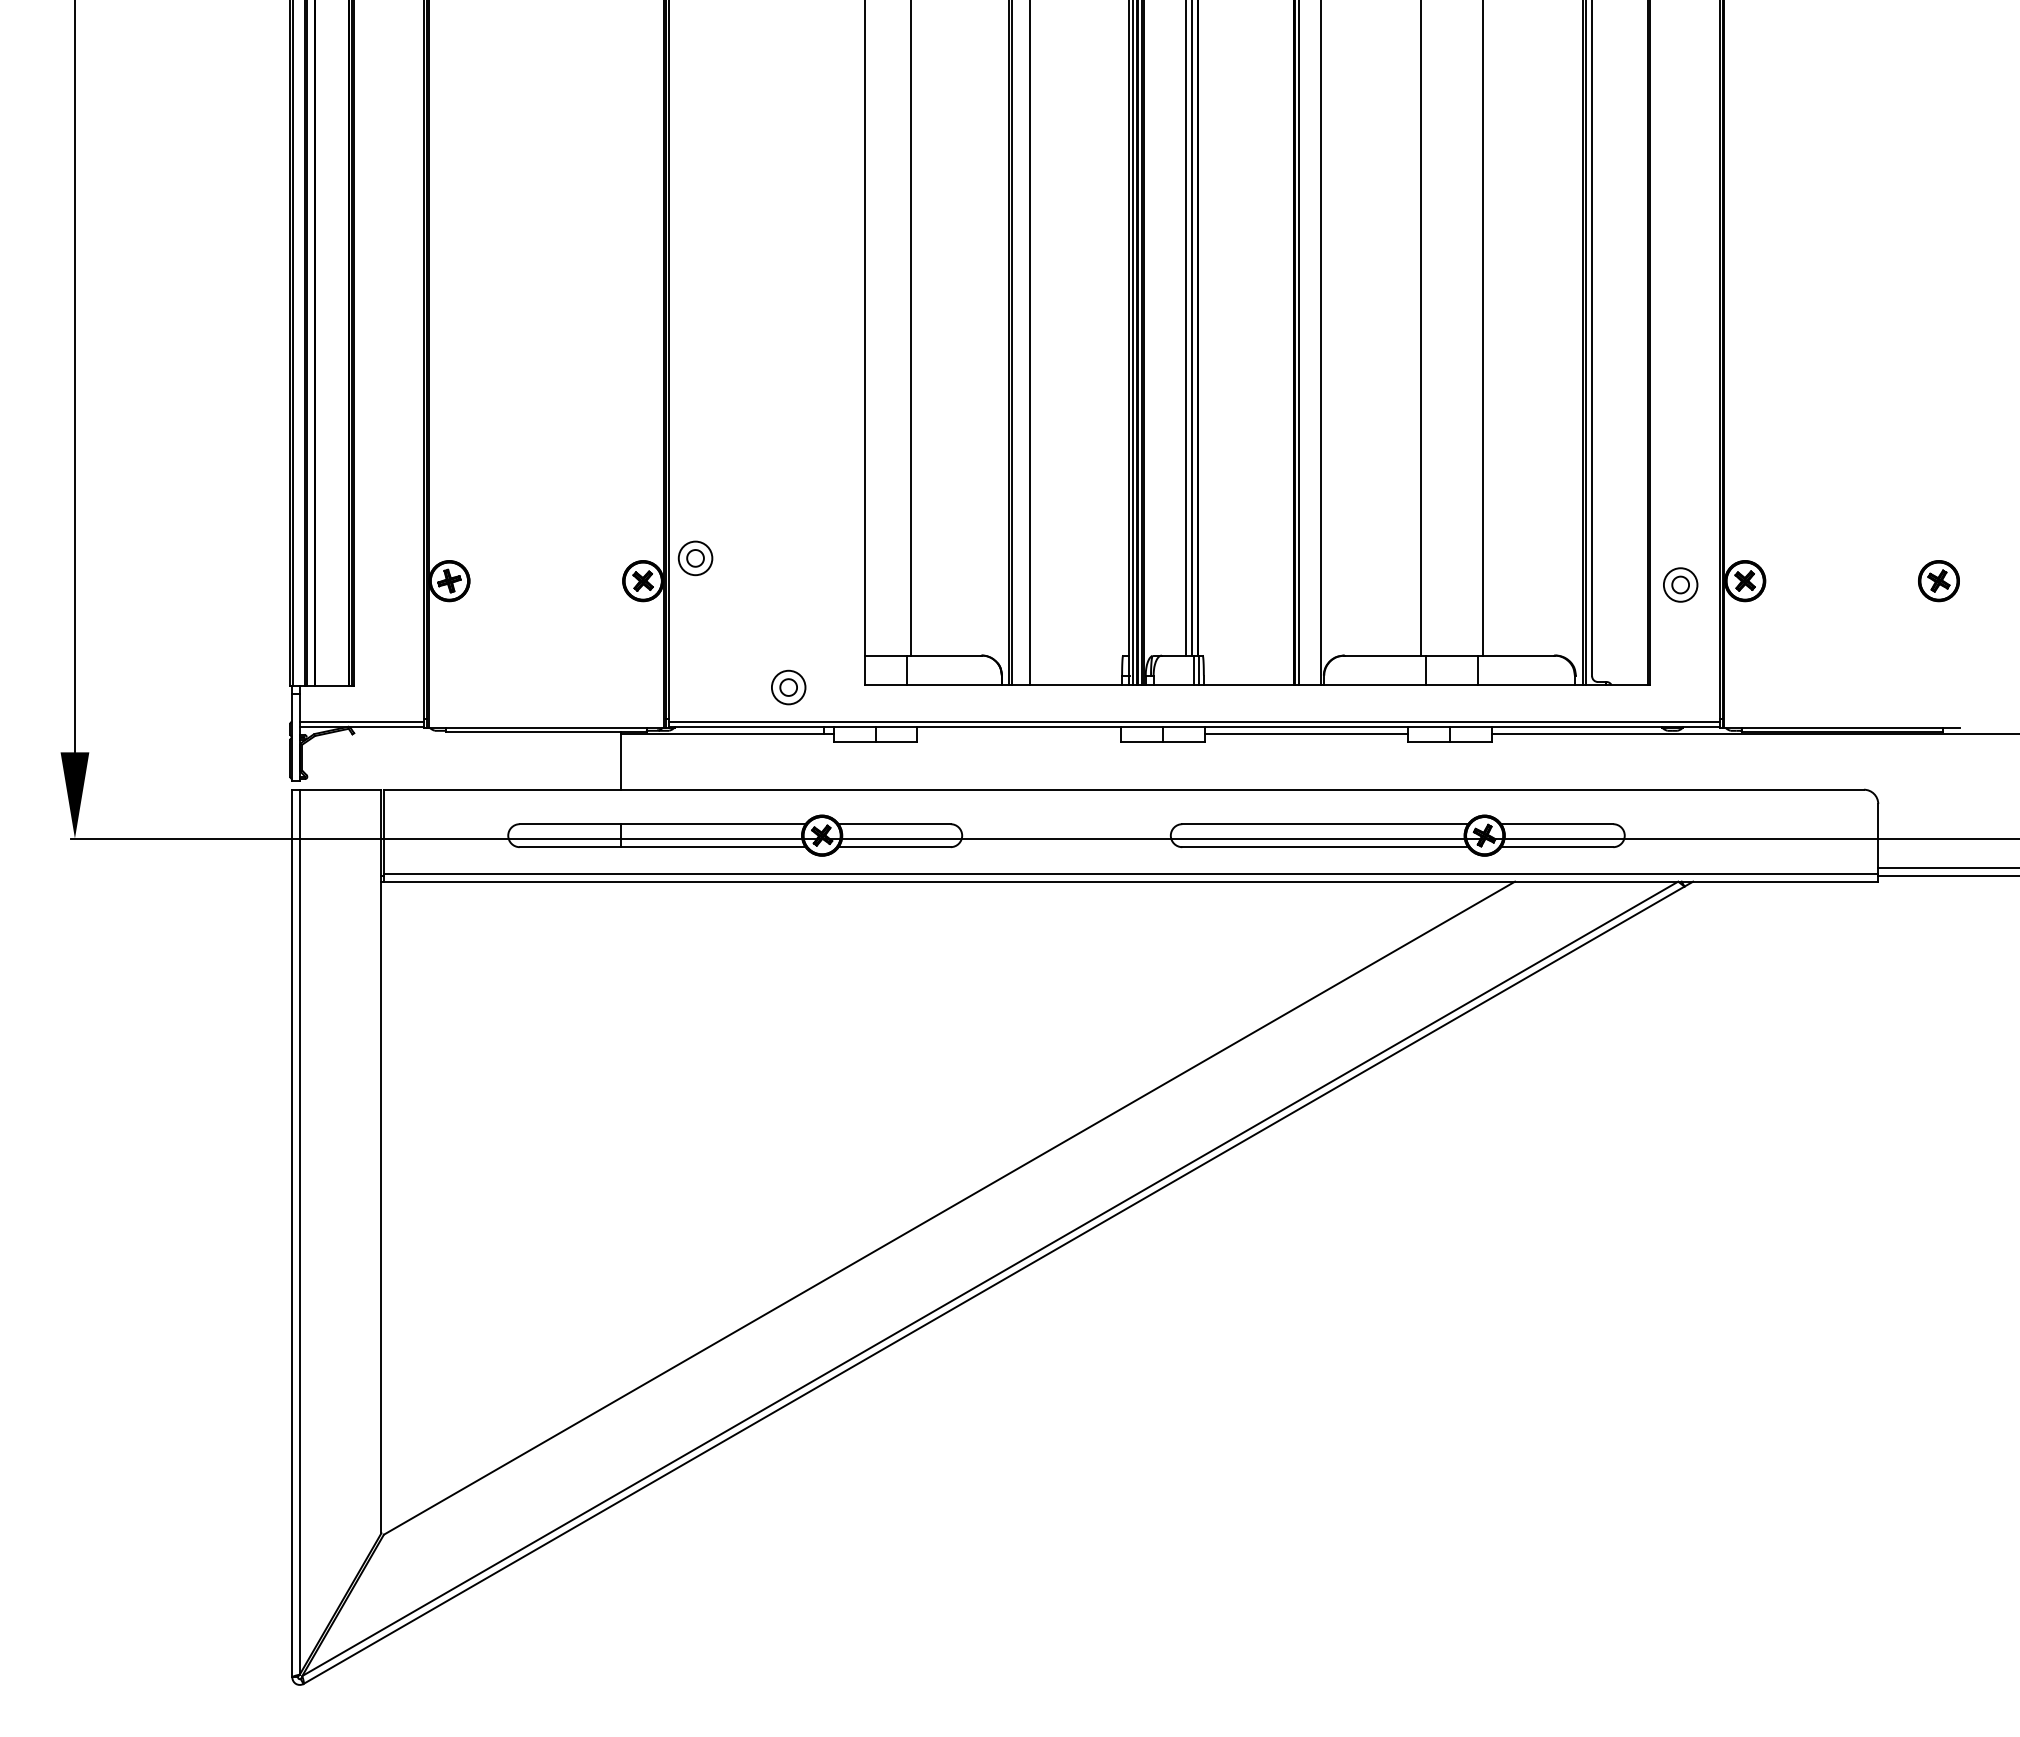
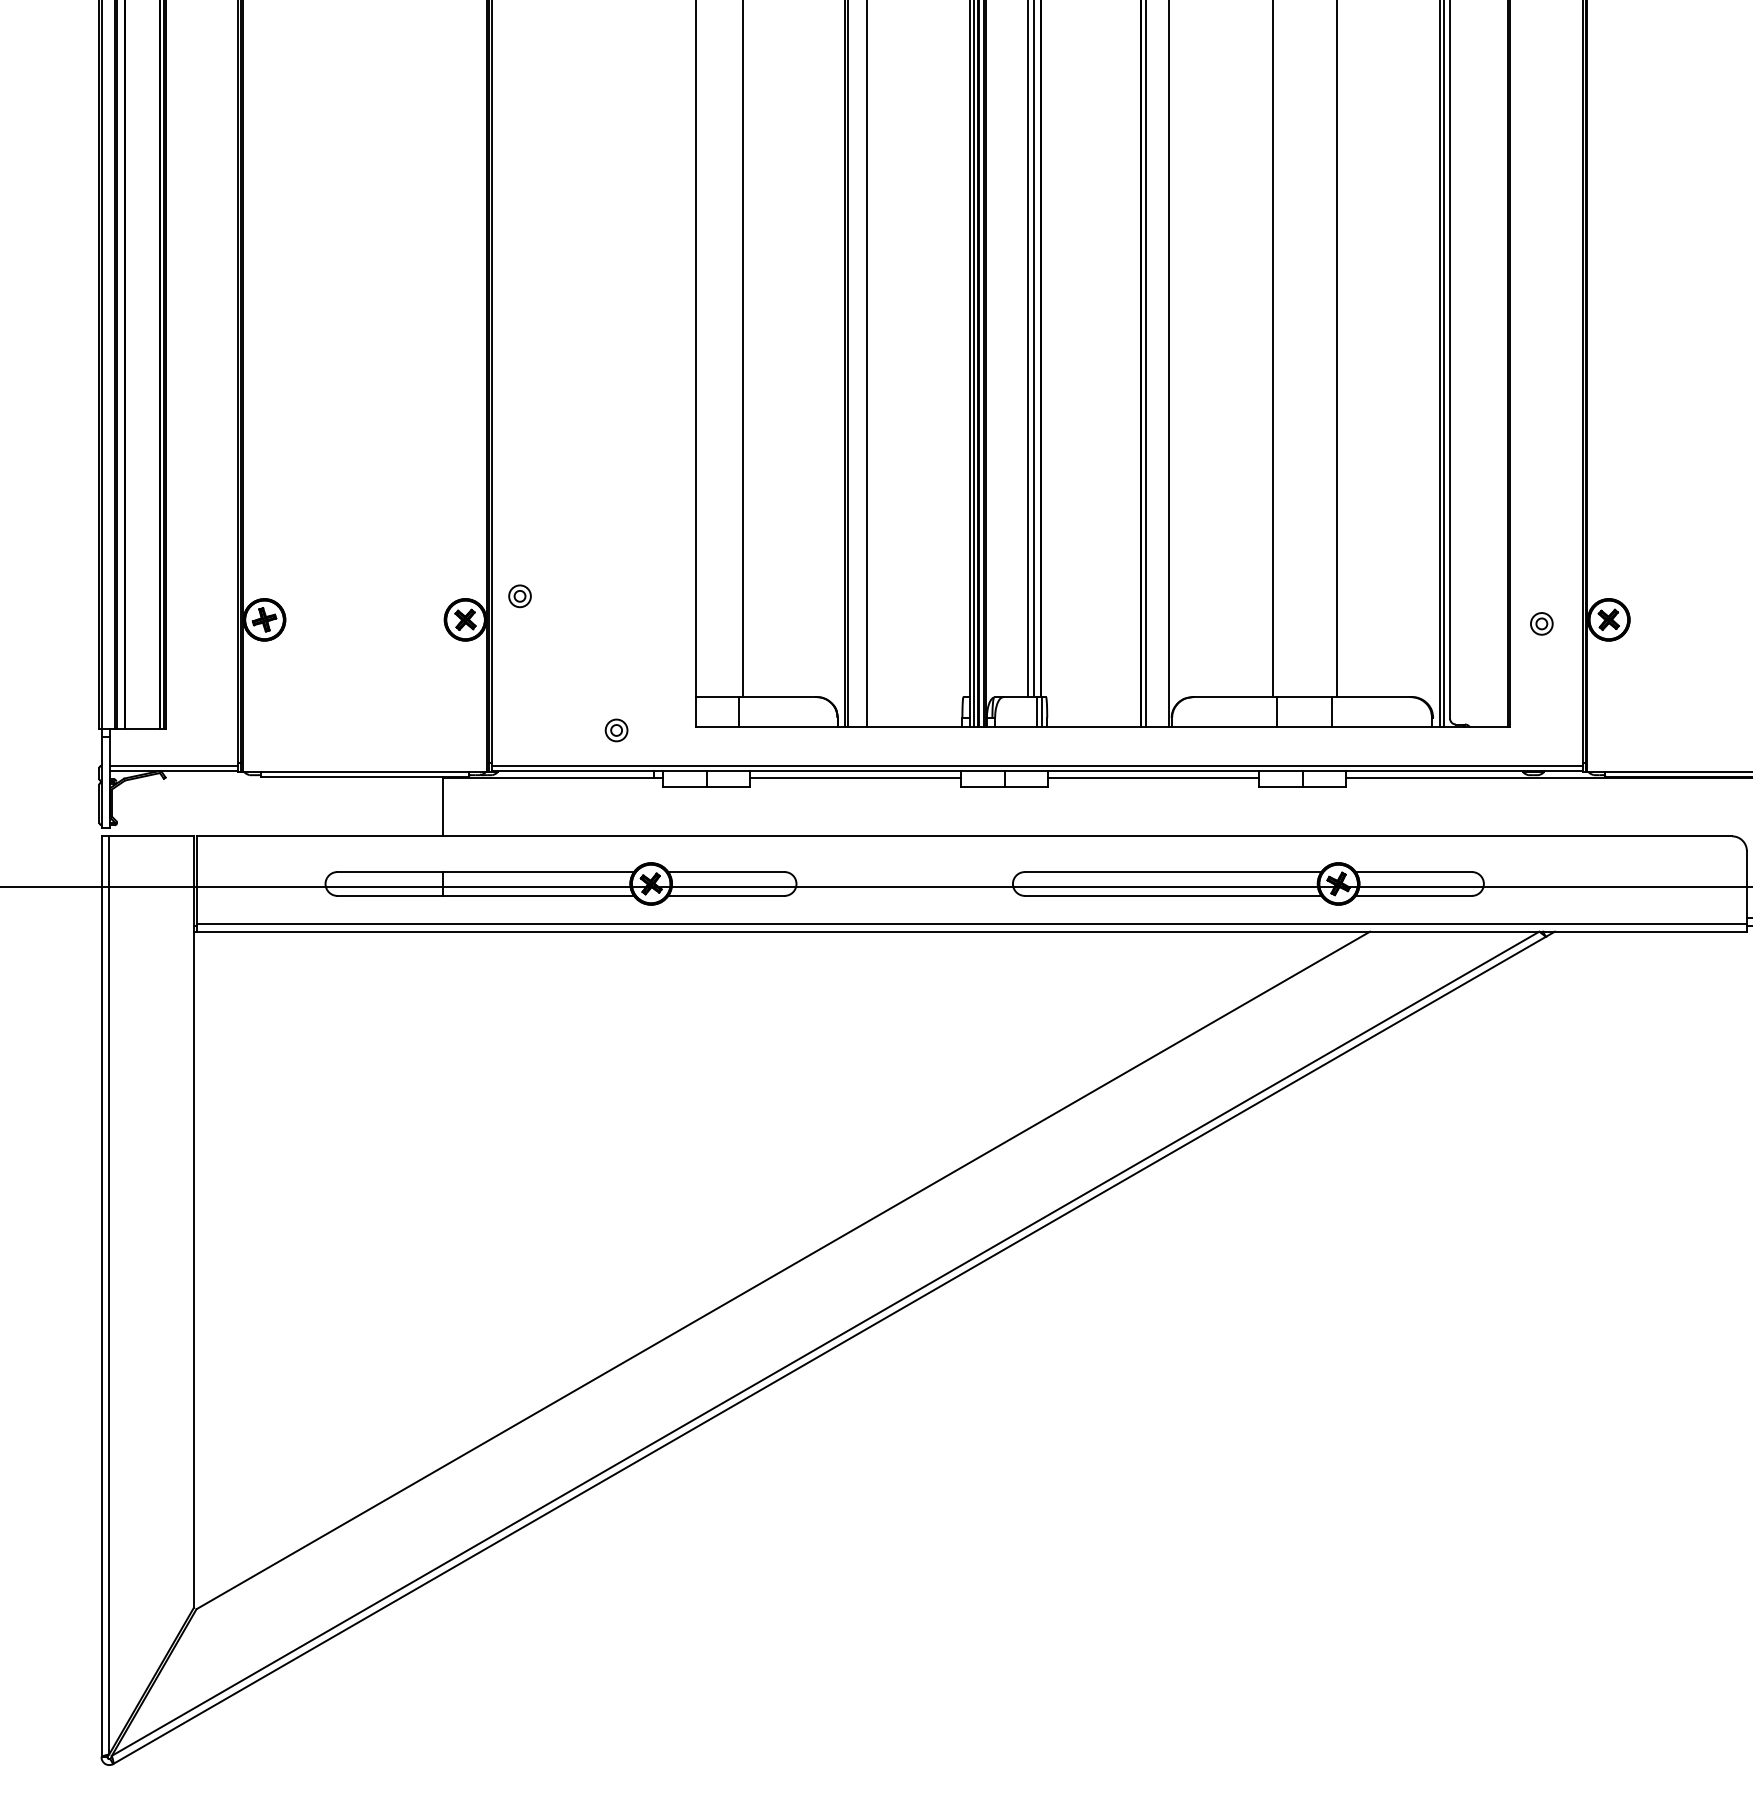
part: (695, 558) -> (519, 596), size x0.62
part: (1680, 584) -> (1541, 623), size x0.62
part: (788, 687) -> (616, 730), size x0.62
line: (1019, 733) -> (855, 777), added

